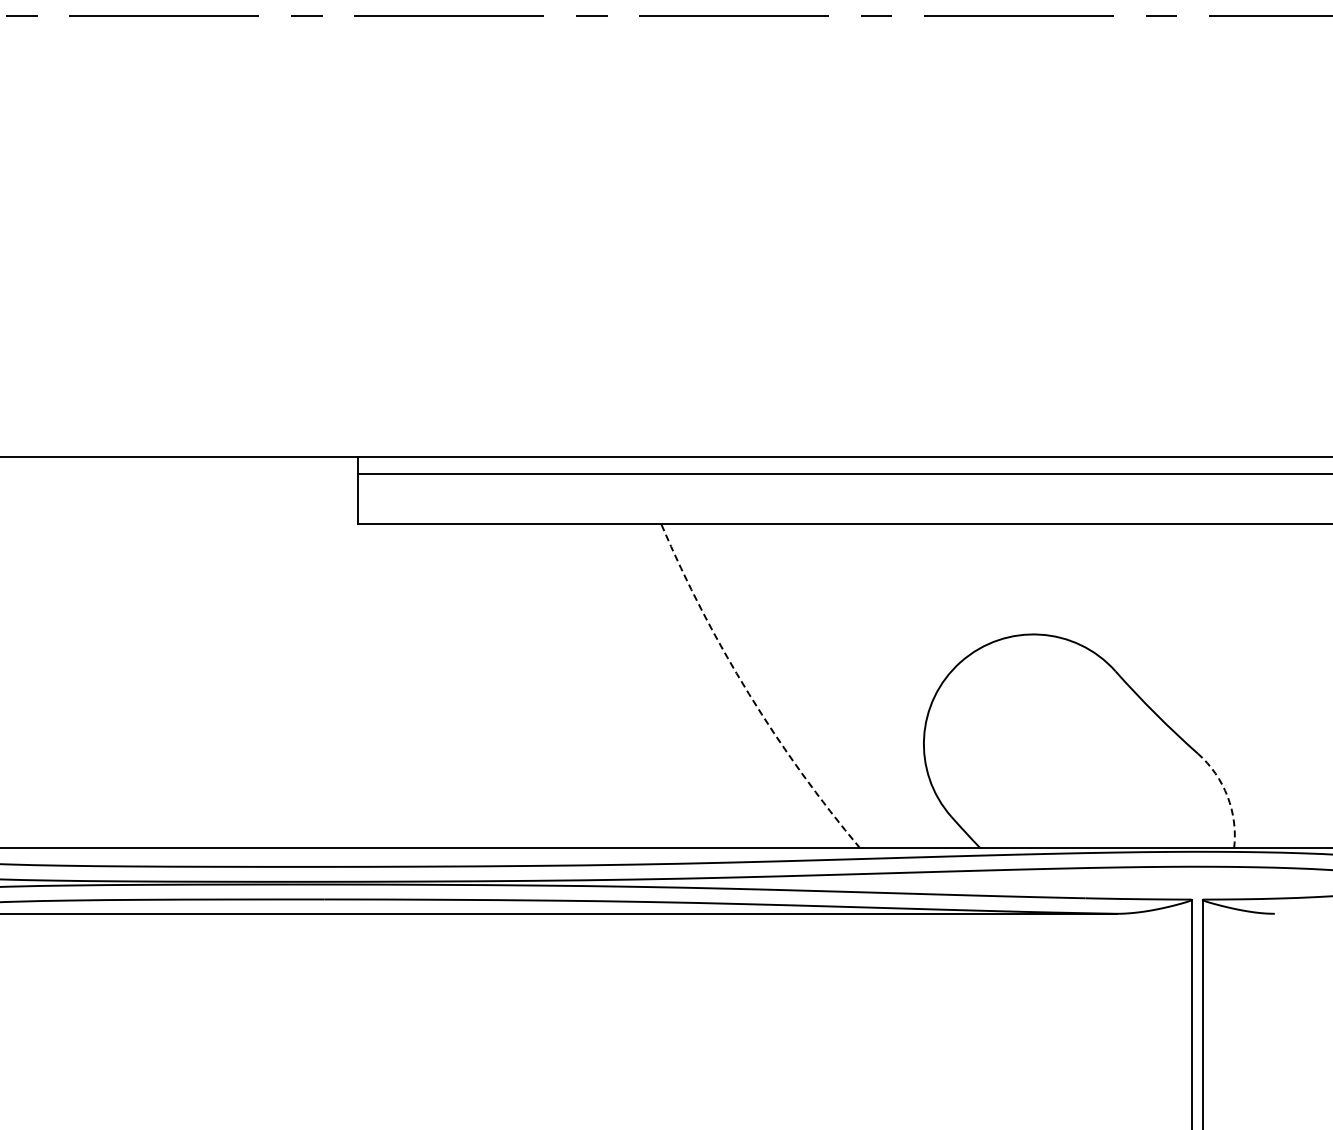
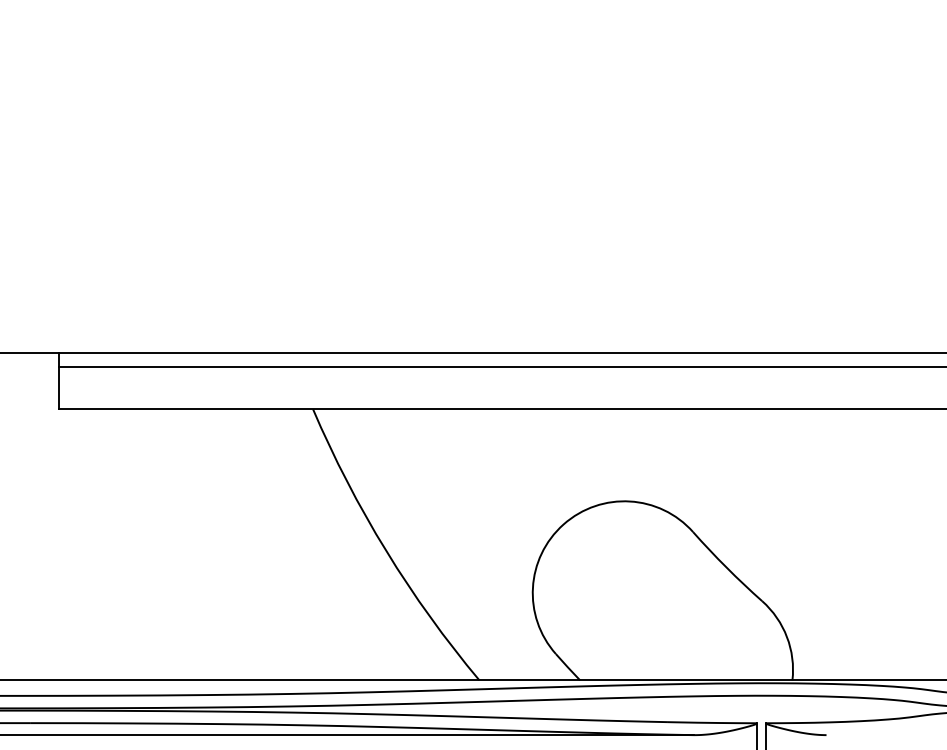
arc: (748, 693) -> (385, 550), dashed -> solid
arc: (1227, 796) -> (786, 636), dashed -> solid

